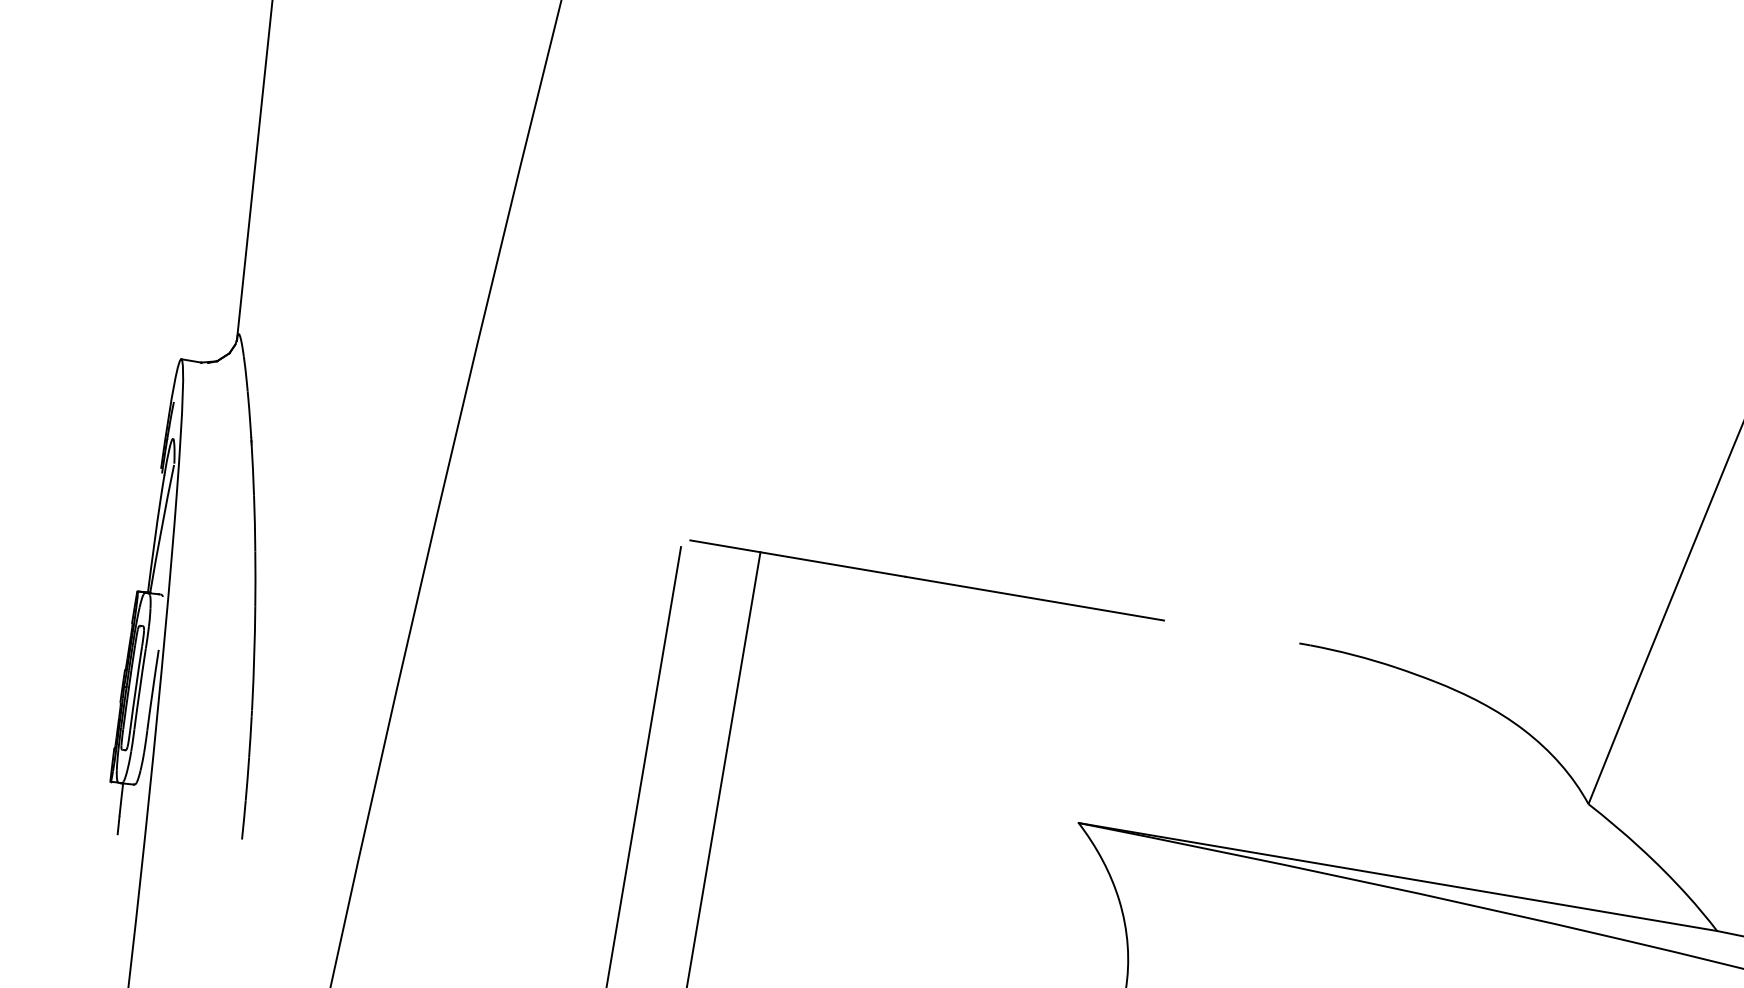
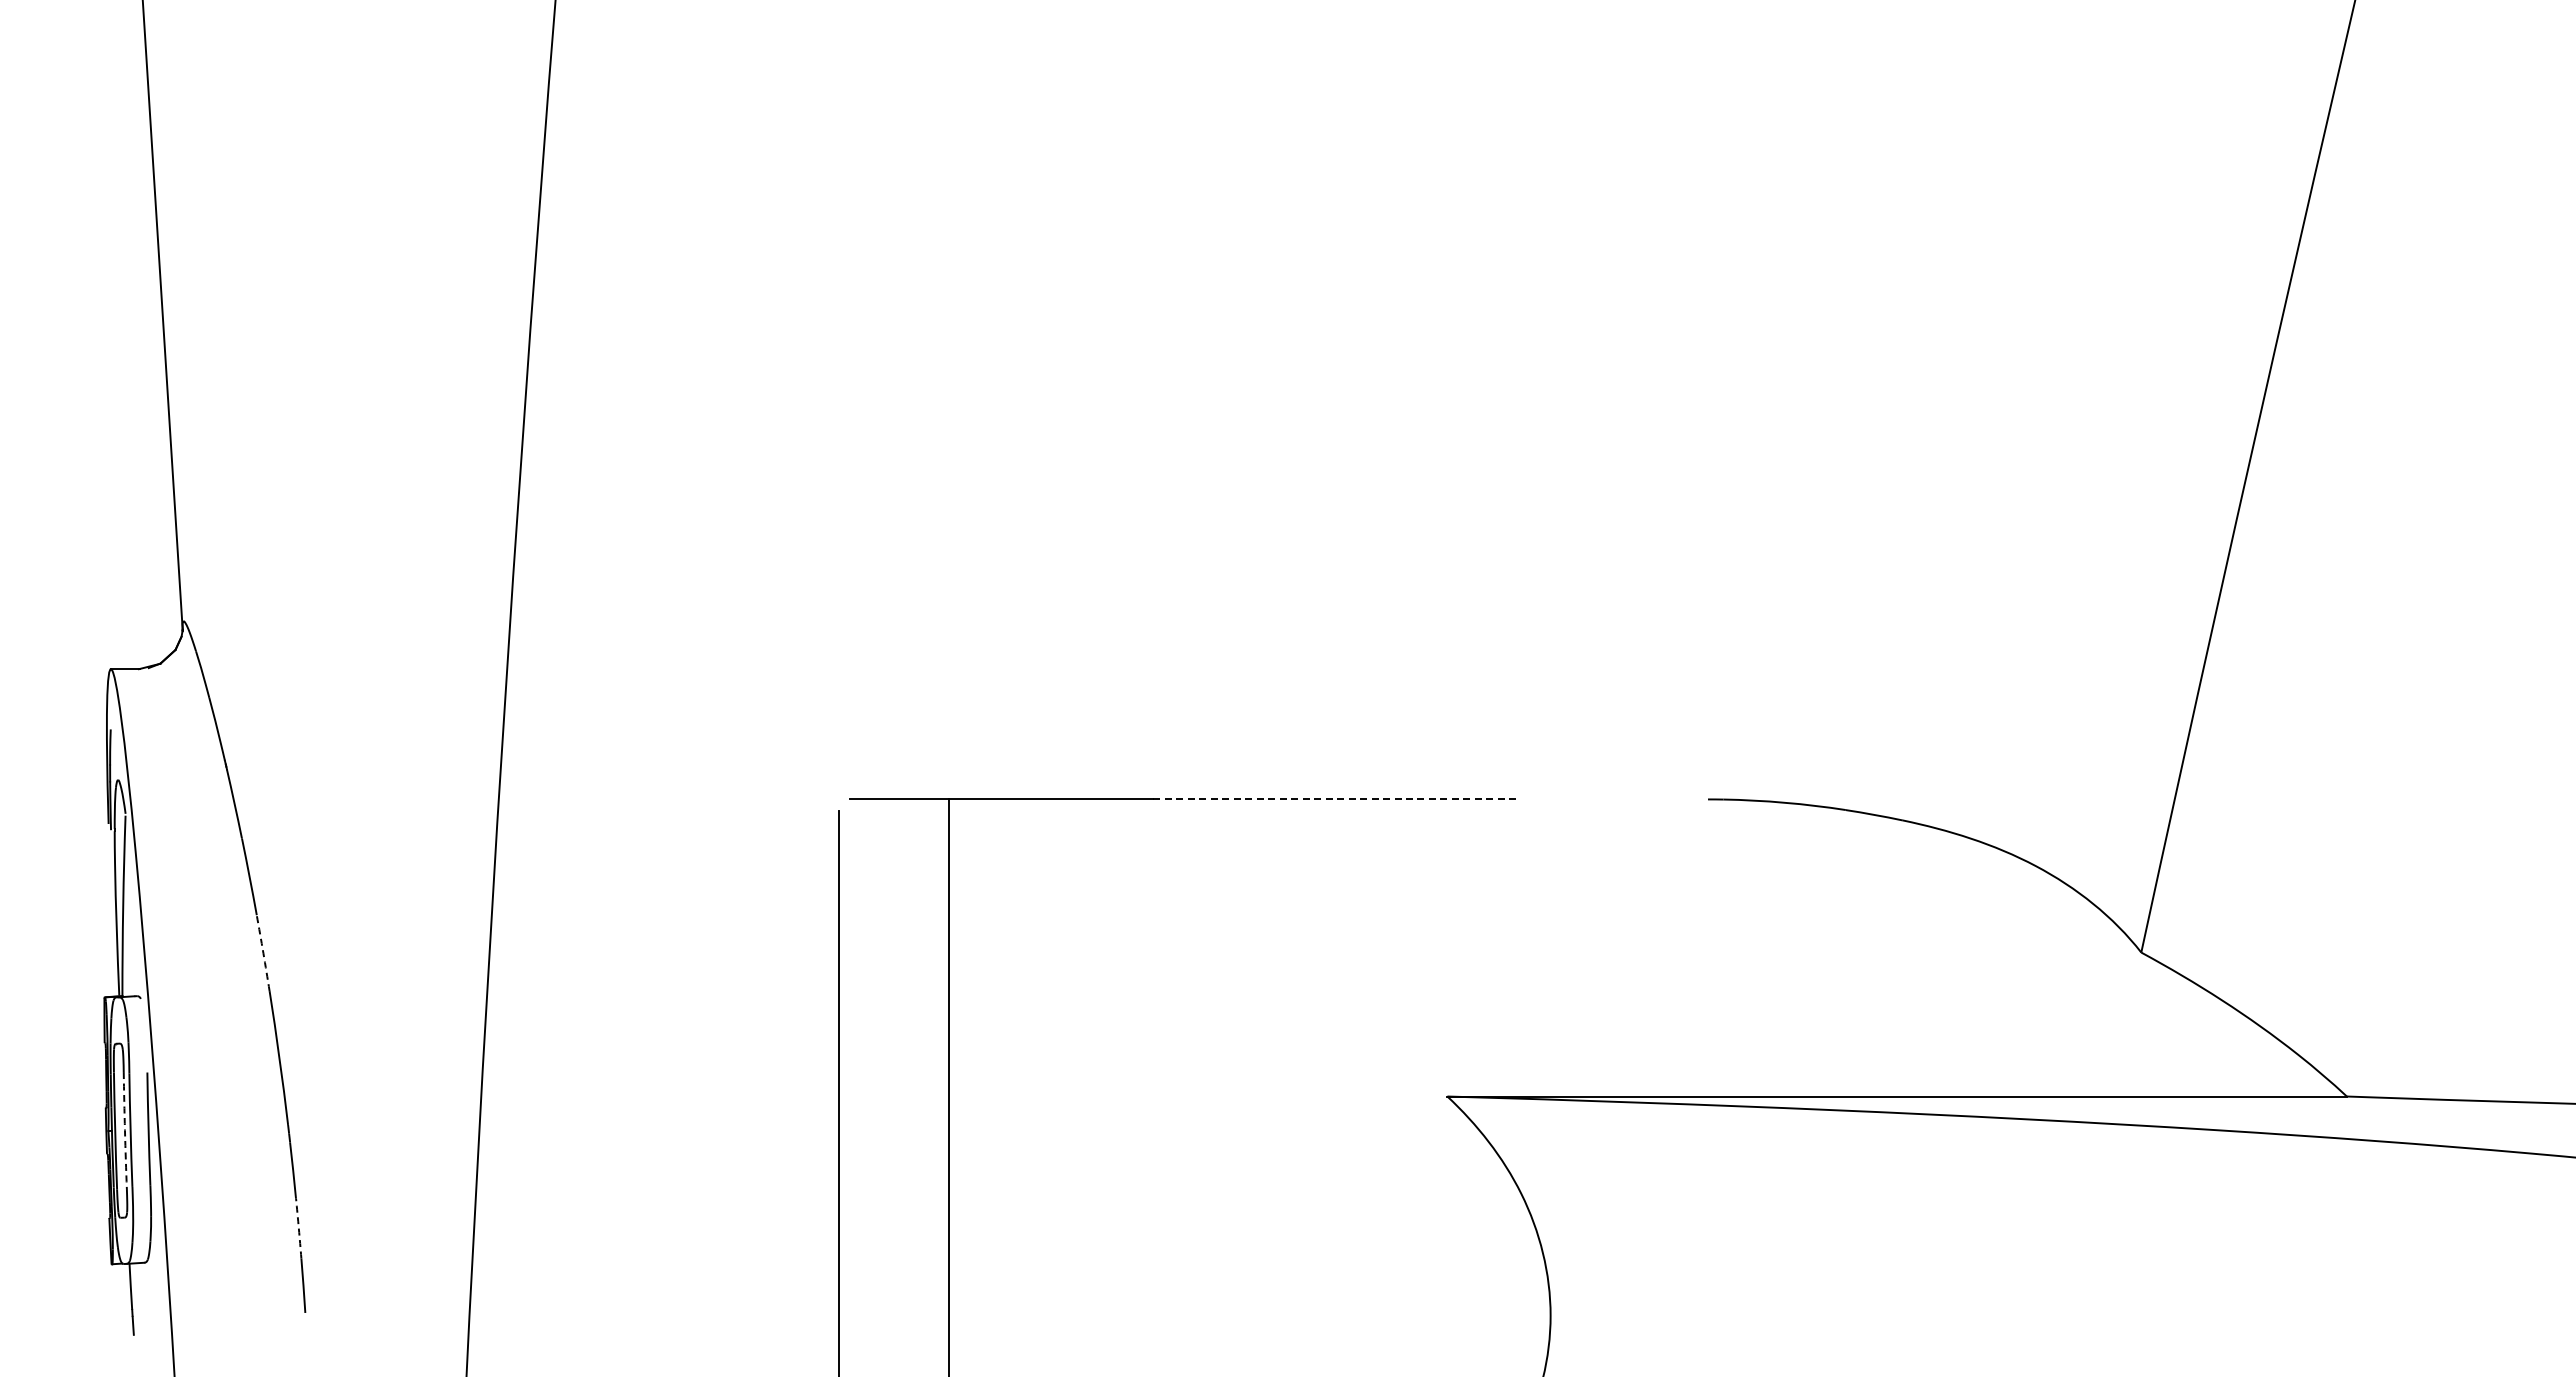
arc: (255, 579) -> (263, 953), solid -> dashed
line: (1034, 598) -> (1335, 799), solid -> dashed
arc: (135, 688) -> (124, 1130), solid -> dashed
arc: (247, 778) -> (298, 1228), solid -> dashed

